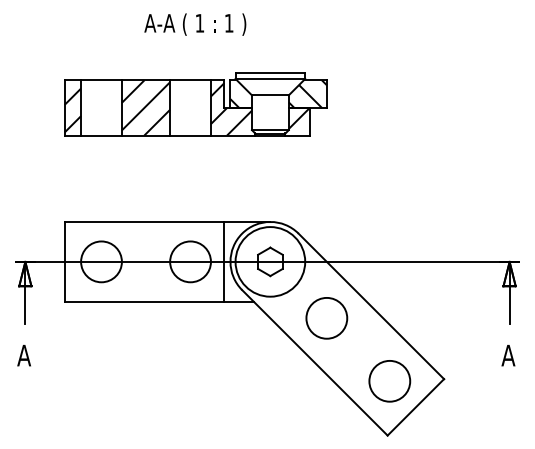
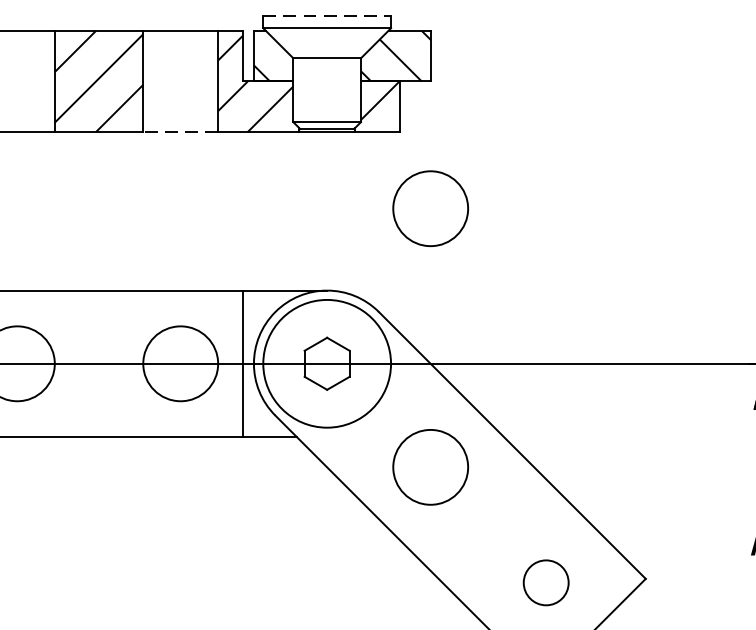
line: (270, 72) -> (327, 16), solid -> dashed
line: (190, 135) -> (180, 131), solid -> dashed
circle: (326, 177) -> (430, 209), added
circle: (389, 380) -> (545, 581), size x0.6

